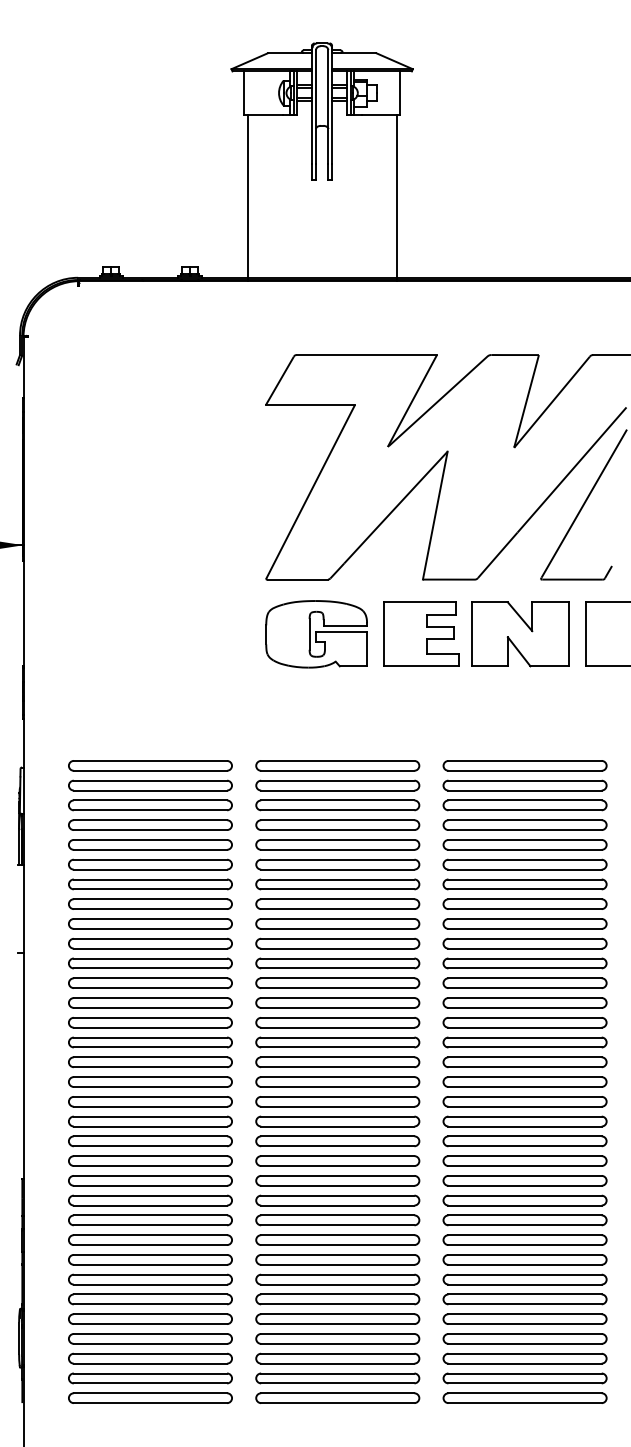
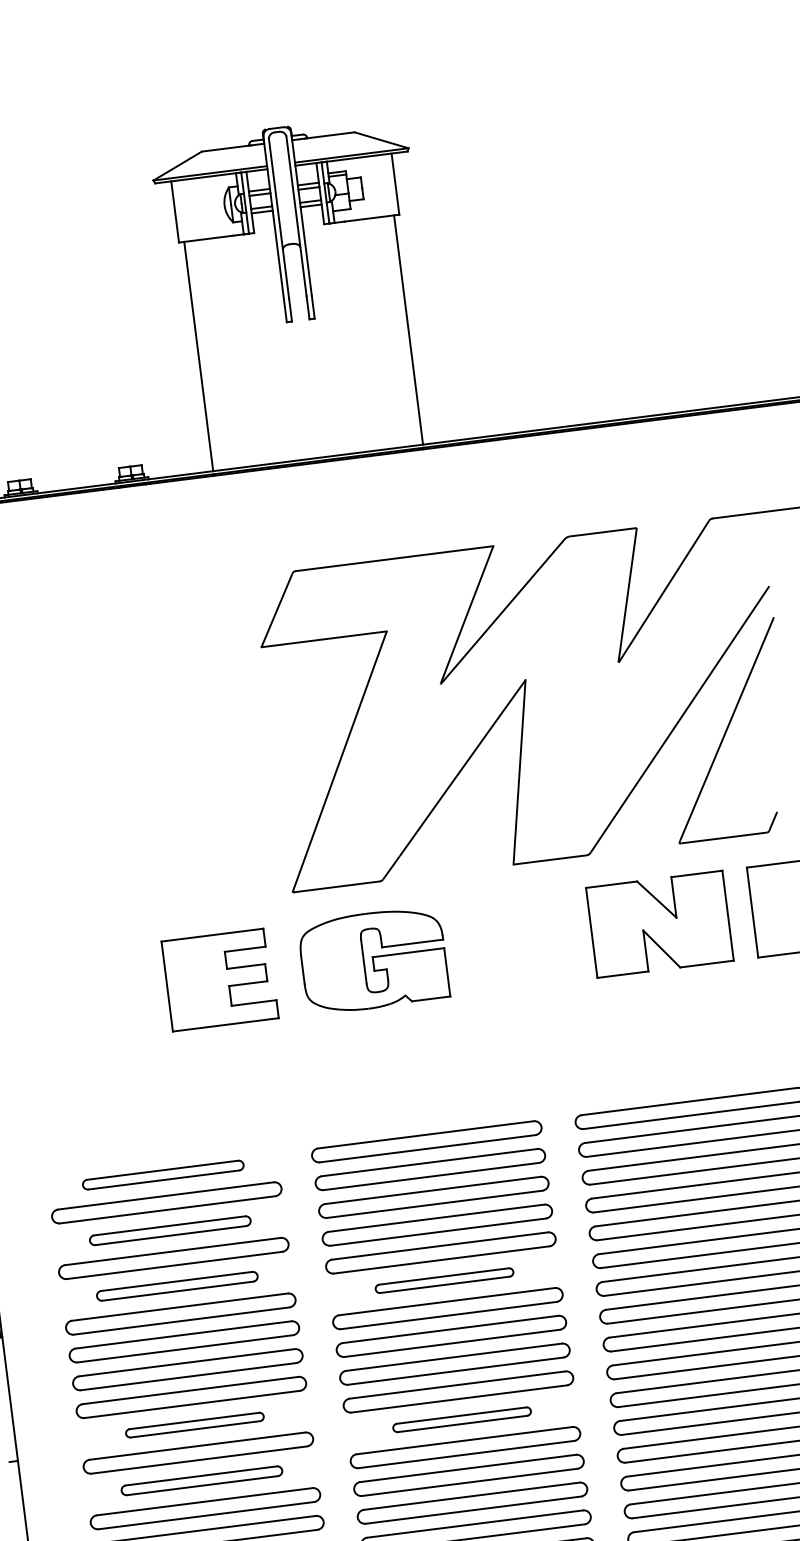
part: (421, 633) -> (220, 978), moved
part: (150, 765) -> (163, 1174), size x0.7
part: (150, 805) -> (170, 1230), size x0.7
part: (150, 844) -> (177, 1285), size x0.7
part: (337, 864) -> (443, 1280), size x0.6
part: (150, 943) -> (194, 1424), size x0.6
part: (337, 963) -> (461, 1419), size x0.6
part: (150, 982) -> (201, 1479), size x0.7

